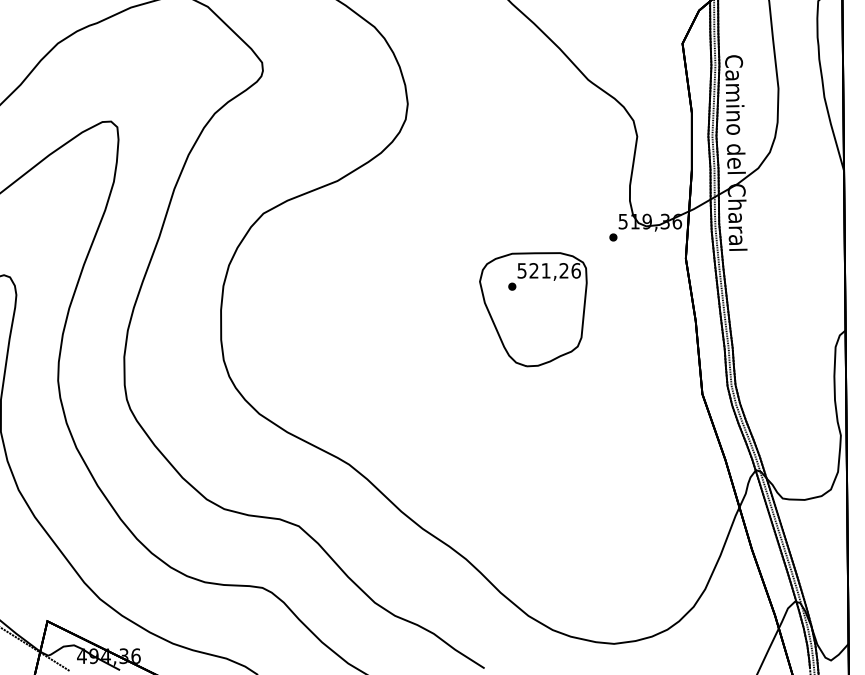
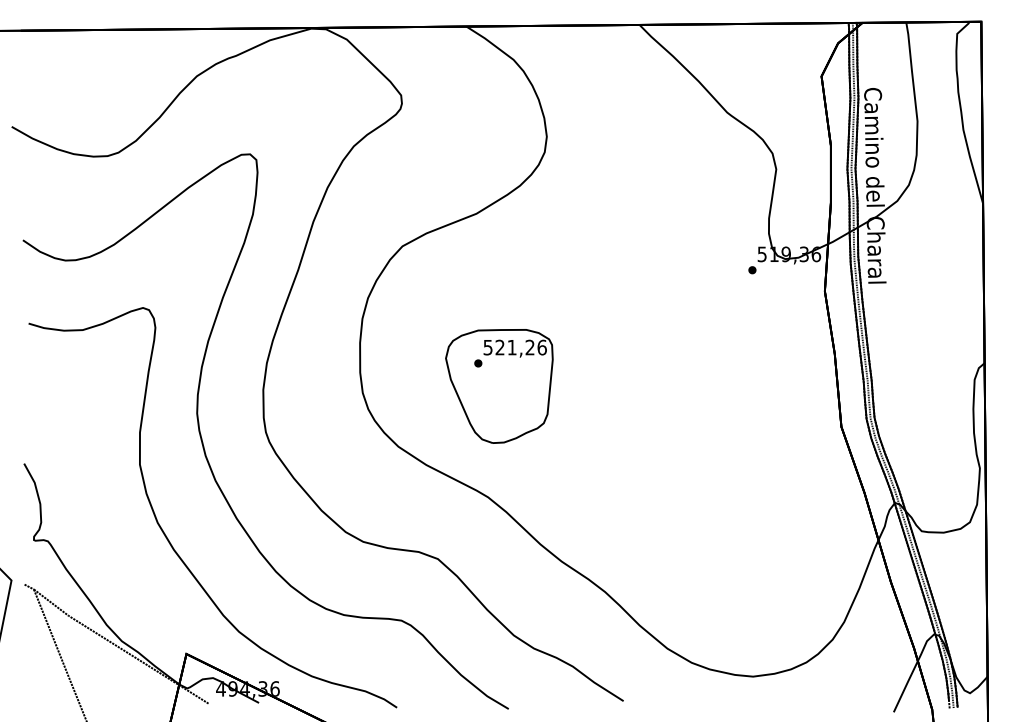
part: (533, 309) -> (499, 386), moved

